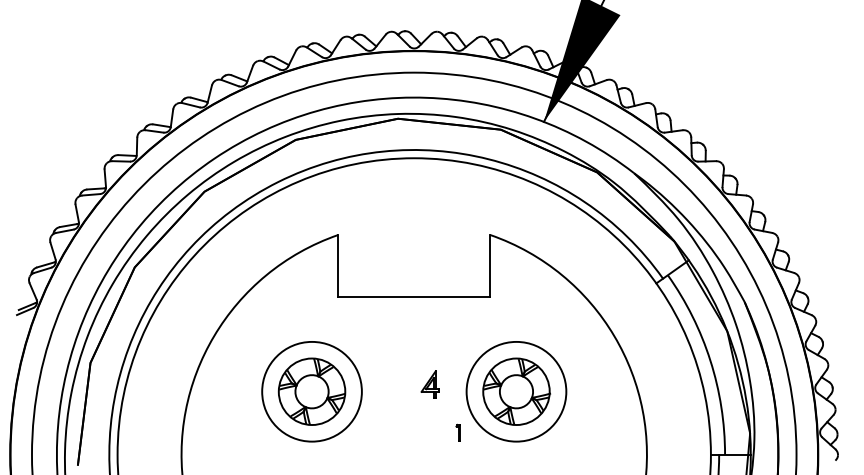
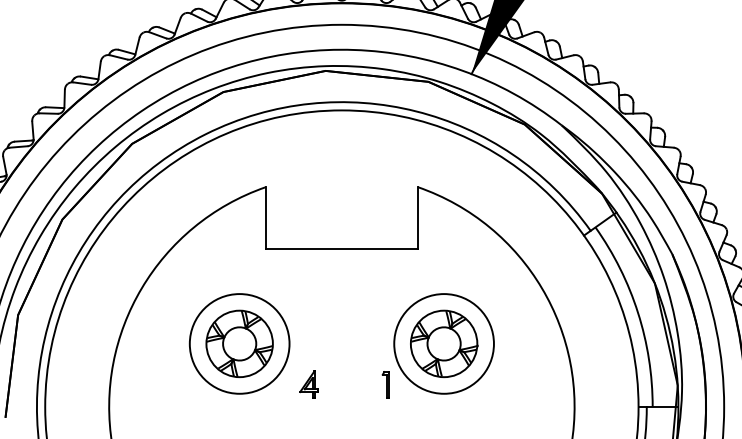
part: (429, 384) -> (308, 384), moved
part: (458, 432) -> (386, 384), size x1.67

